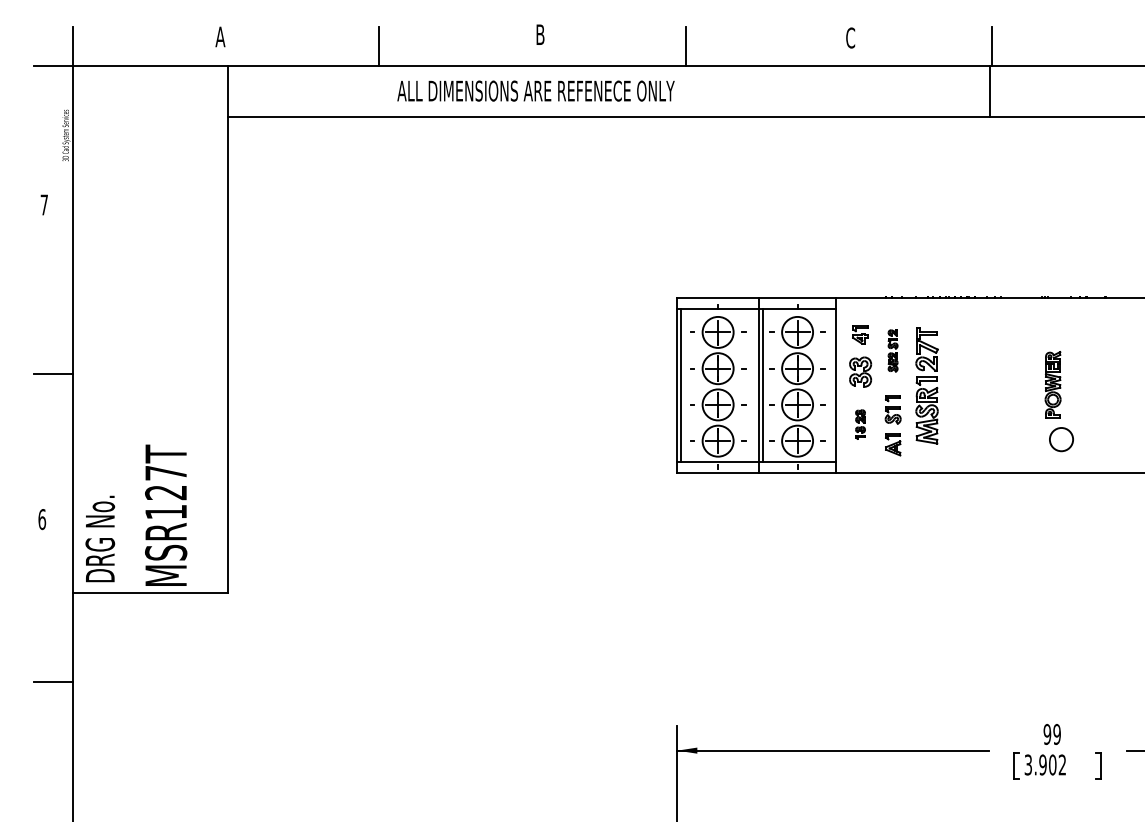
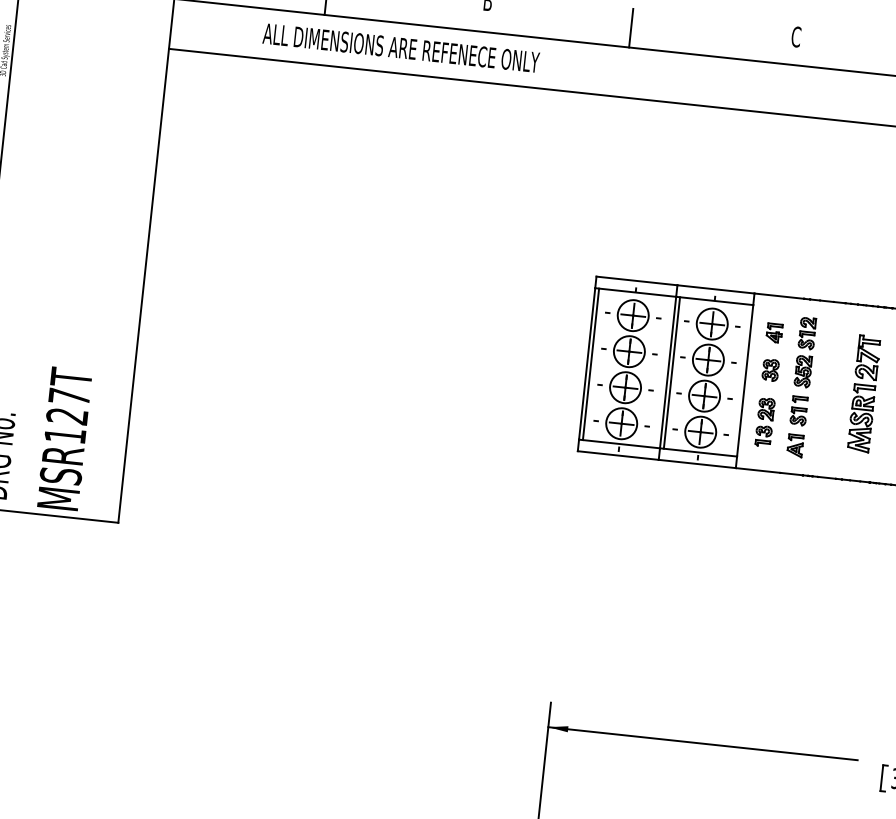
text: (535, 90) -> (400, 47), moved
part: (892, 350) -> (804, 352), size x1.67
part: (860, 371) -> (770, 369), size x0.71
part: (926, 385) -> (863, 393), moved
part: (860, 424) -> (765, 422), size x1.67

